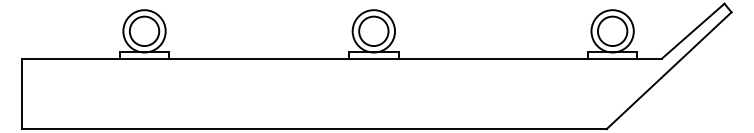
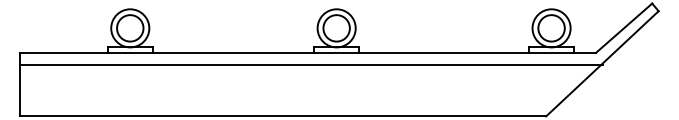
line: (345, 72) -> (311, 65), added

